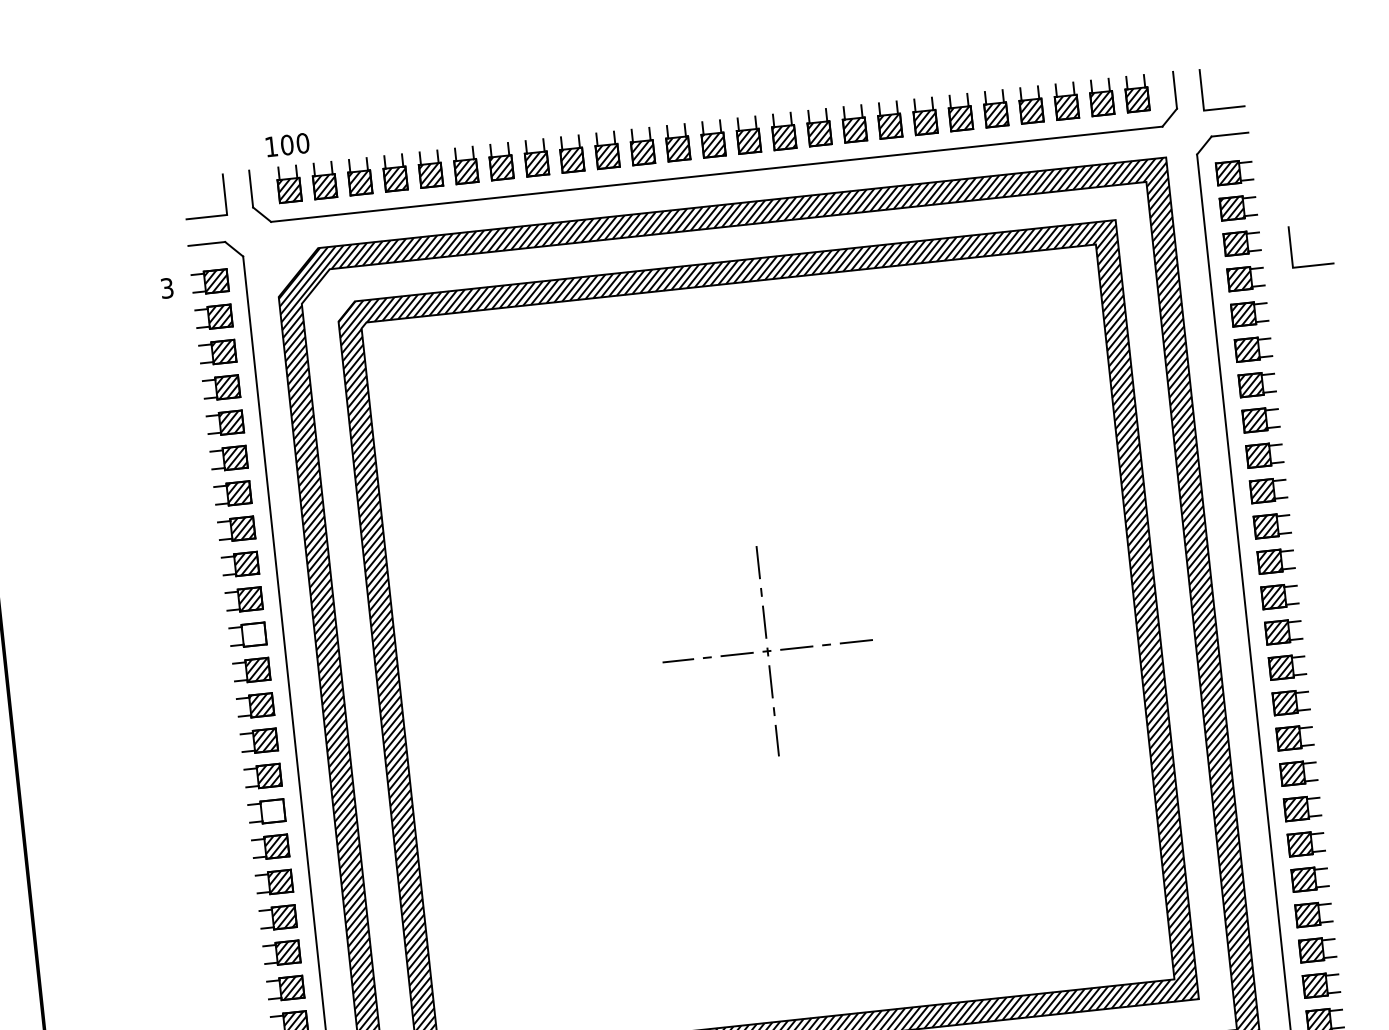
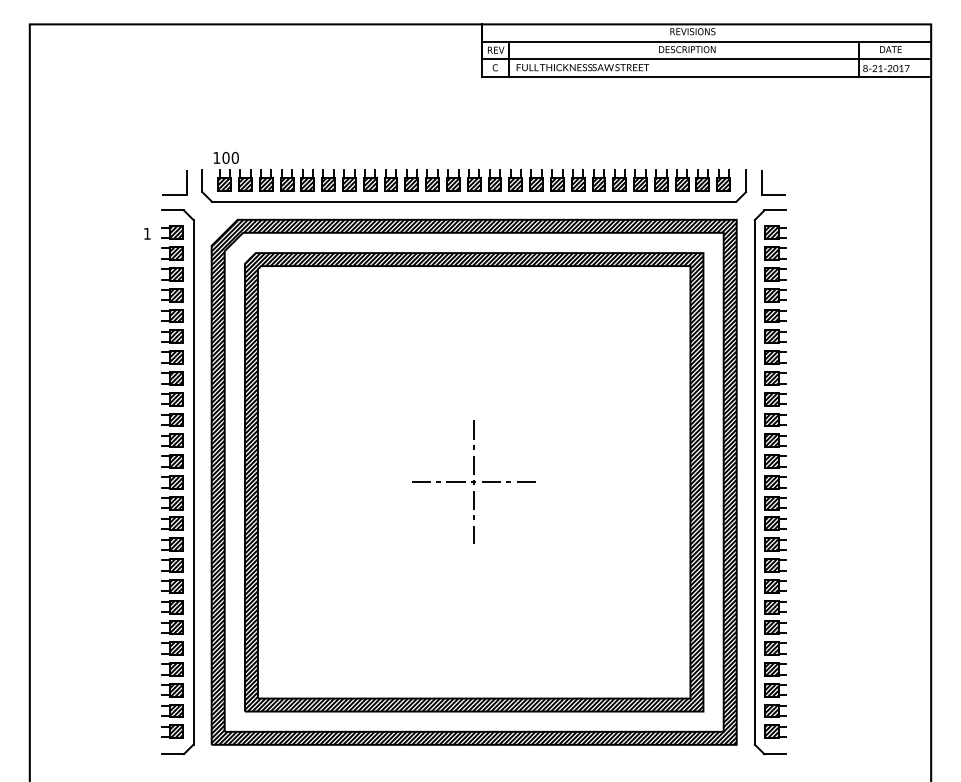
line: (1292, 246) -> (804, 279), removed
text: (165, 287) -> (146, 233), 3 -> 1
hatch: (254, 634) -> (176, 440), added
hatch: (273, 810) -> (176, 544), added

